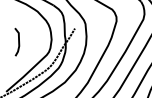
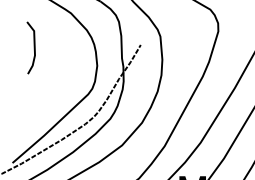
line: (18, 41) -> (33, 46), moved

